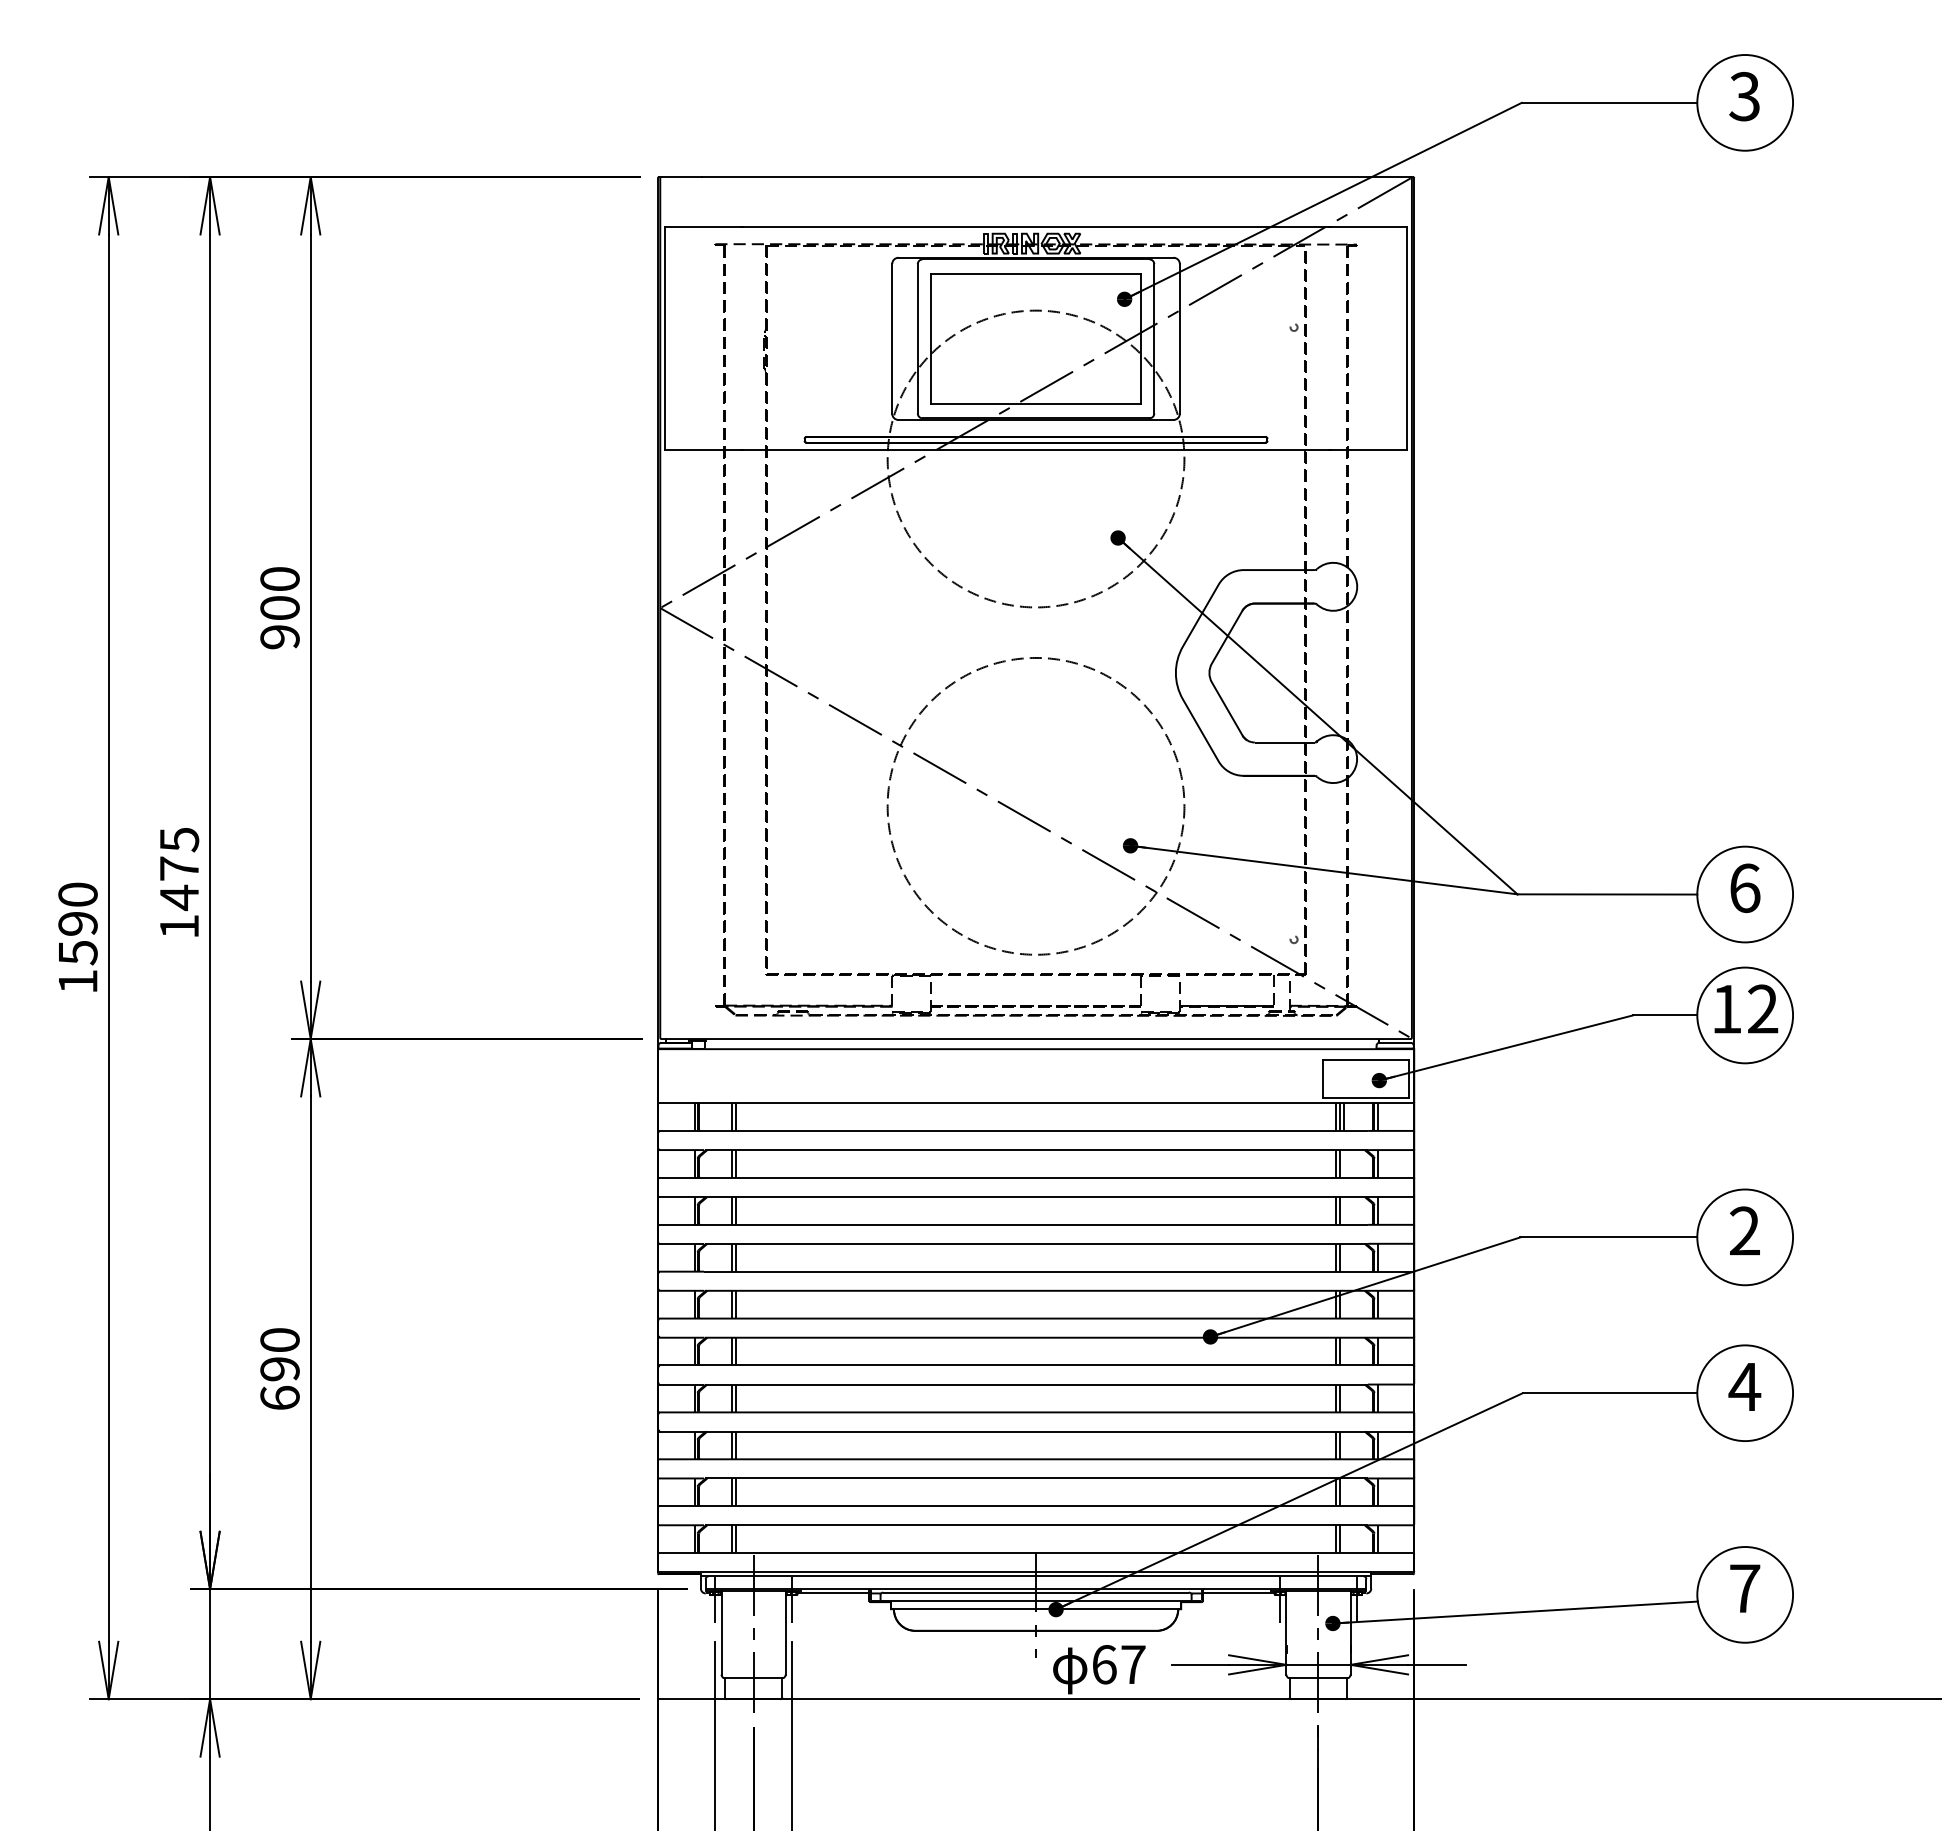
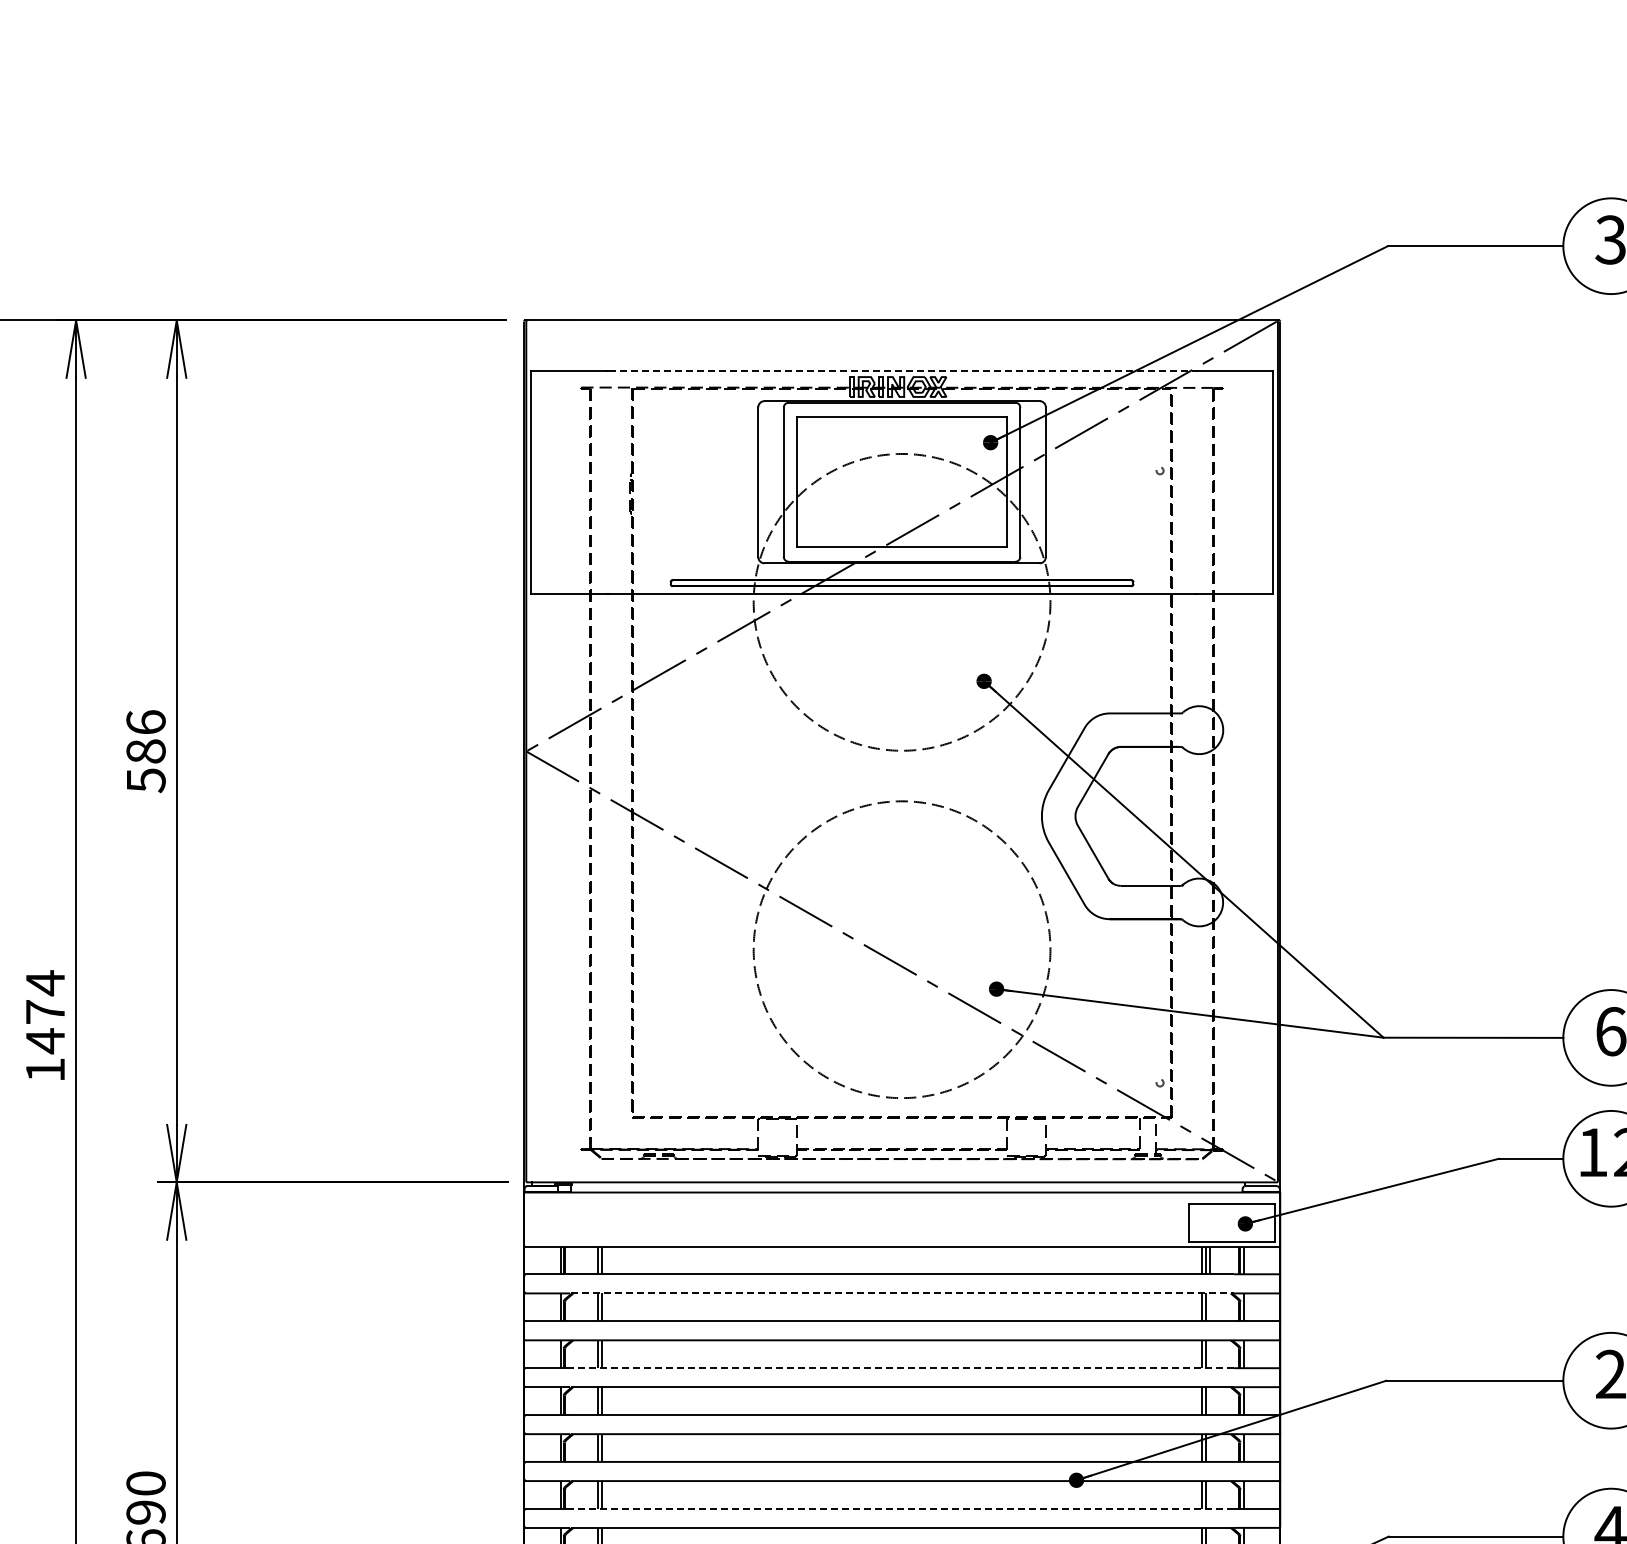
line: (1036, 227) -> (902, 370), solid -> dashed
text: (279, 607) -> (145, 750), 900 -> 586
text: (179, 839) -> (45, 982), 1475 -> 1474
line: (1036, 1150) -> (902, 1293), solid -> dashed
line: (1036, 1224) -> (902, 1367), solid -> dashed
line: (1036, 1365) -> (902, 1508), solid -> dashed

